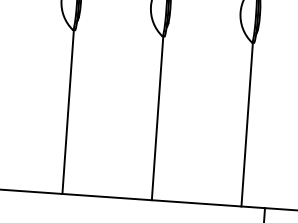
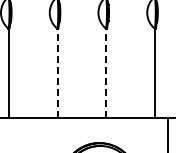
line: (67, 112) -> (57, 73), solid -> dashed
line: (157, 118) -> (106, 73), solid -> dashed

